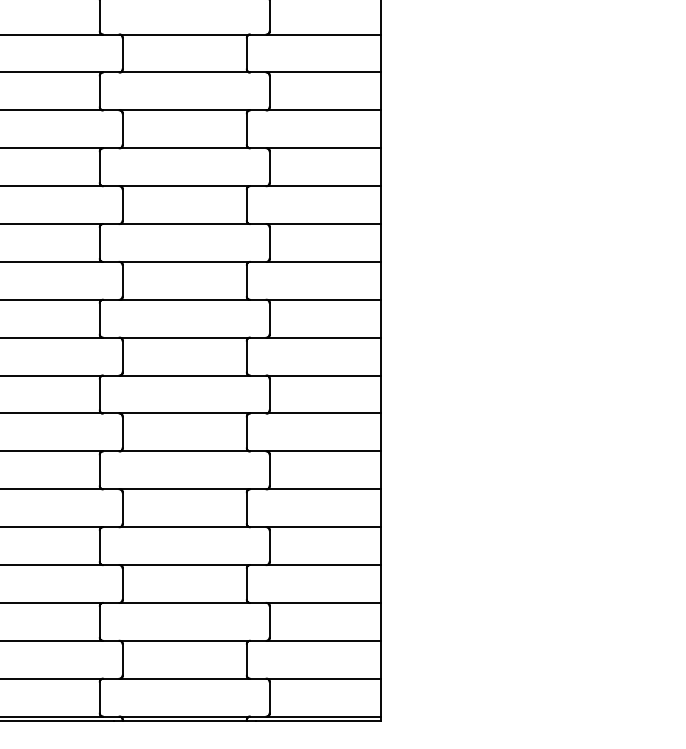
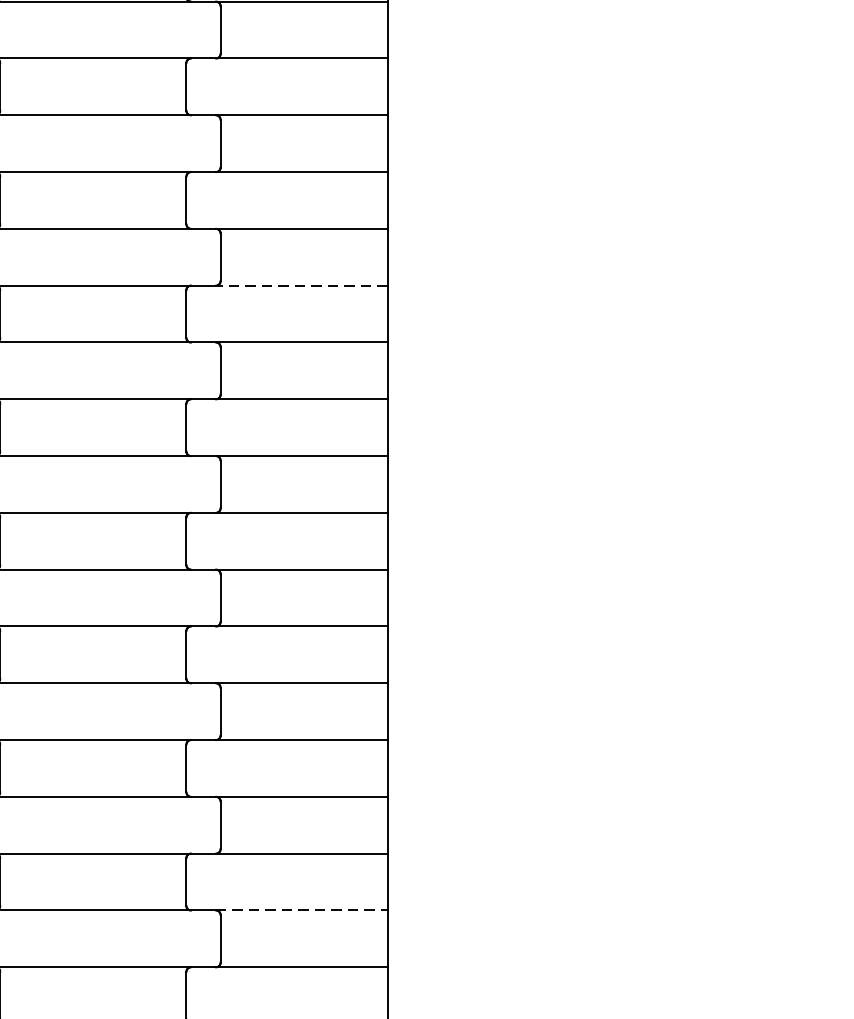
line: (323, 186) -> (301, 286), solid -> dashed
line: (324, 602) -> (302, 909), solid -> dashed

